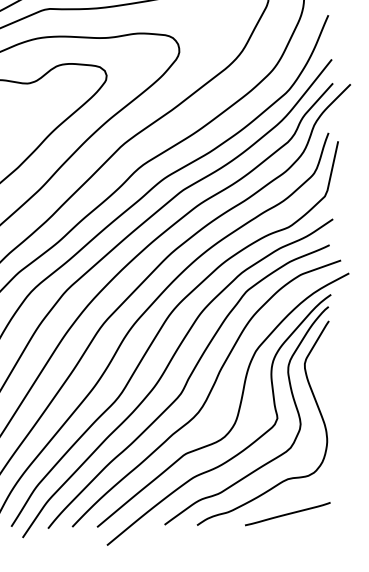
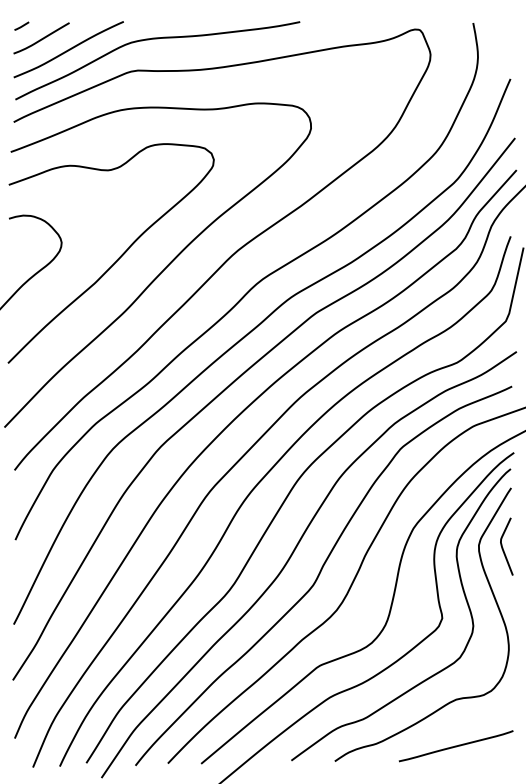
curve: (323, 365) -> (503, 547), added

